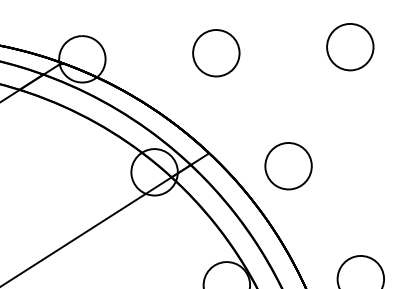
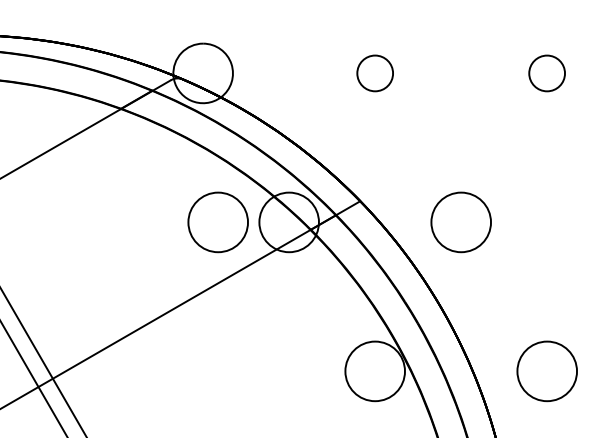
circle: (349, 47) -> (546, 73), size x0.6
circle: (216, 53) -> (375, 73), size x0.6
circle: (98, 174) -> (217, 222), added

